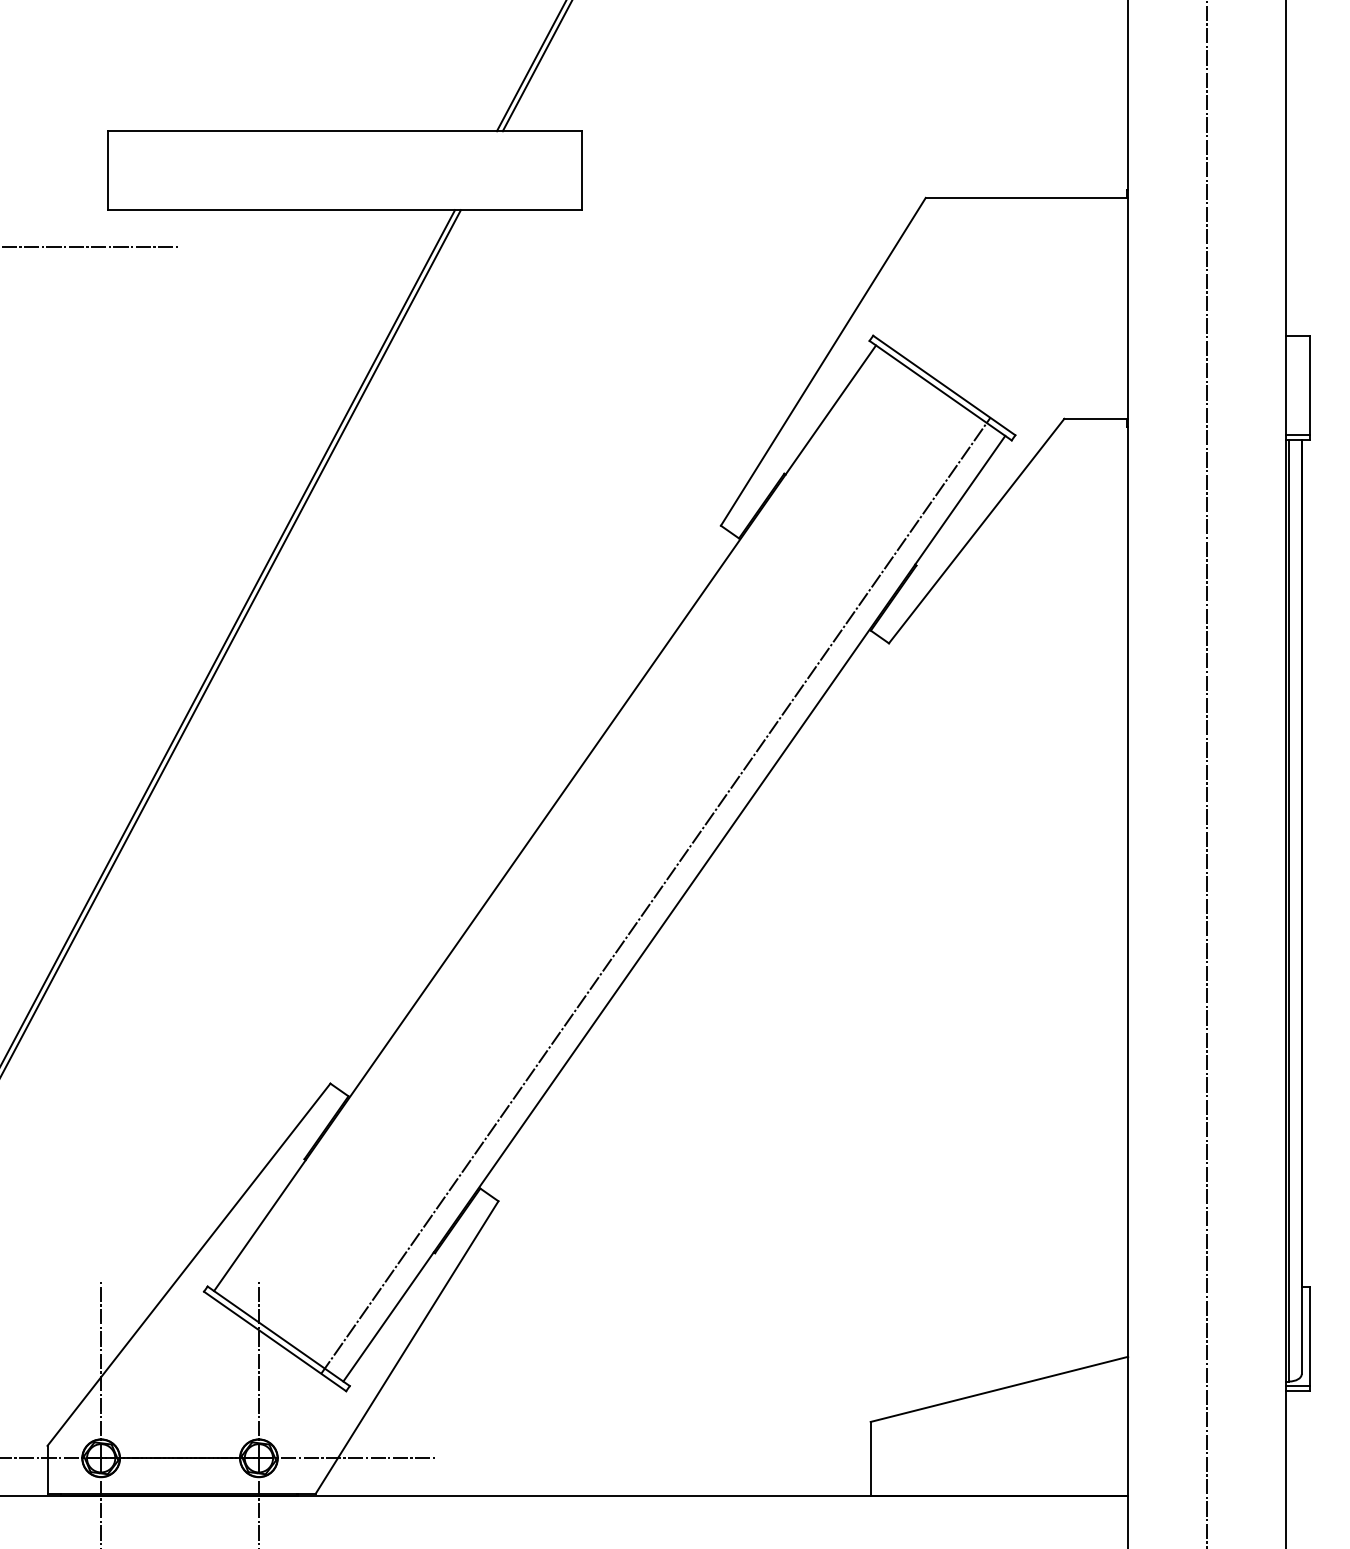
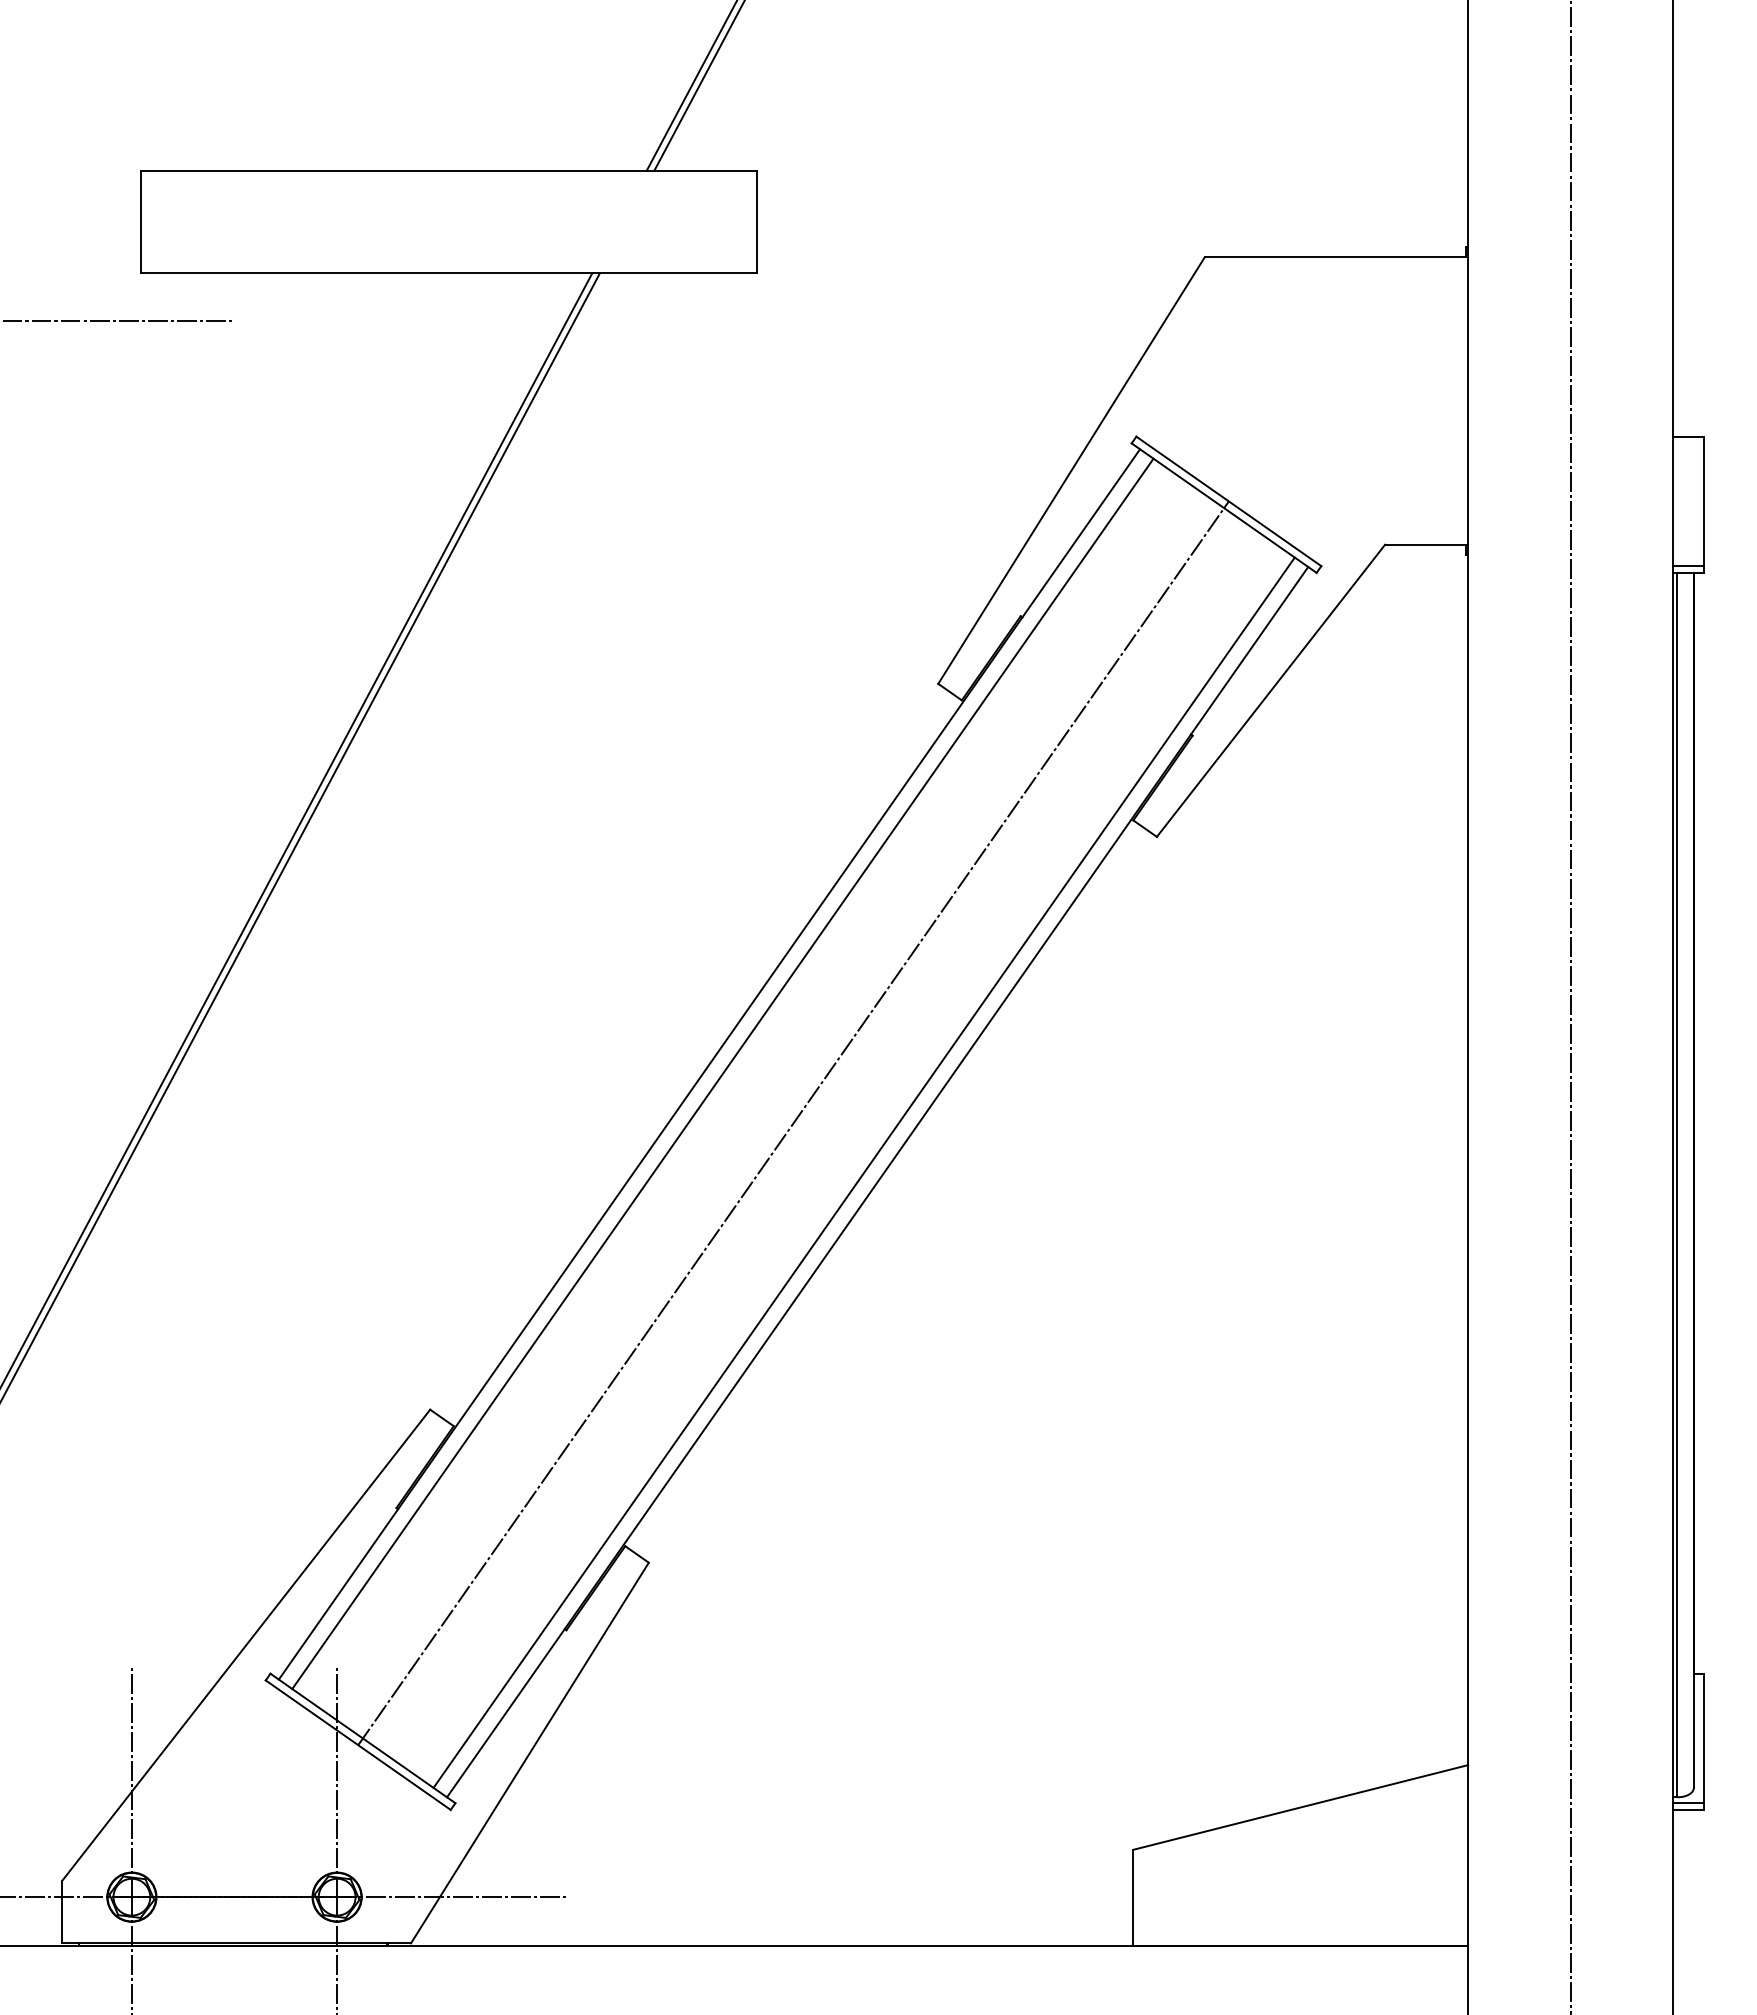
line: (555, 825) -> (722, 1073), added
line: (655, 895) -> (793, 1123), moved
line: (663, 901) -> (863, 1172), added

